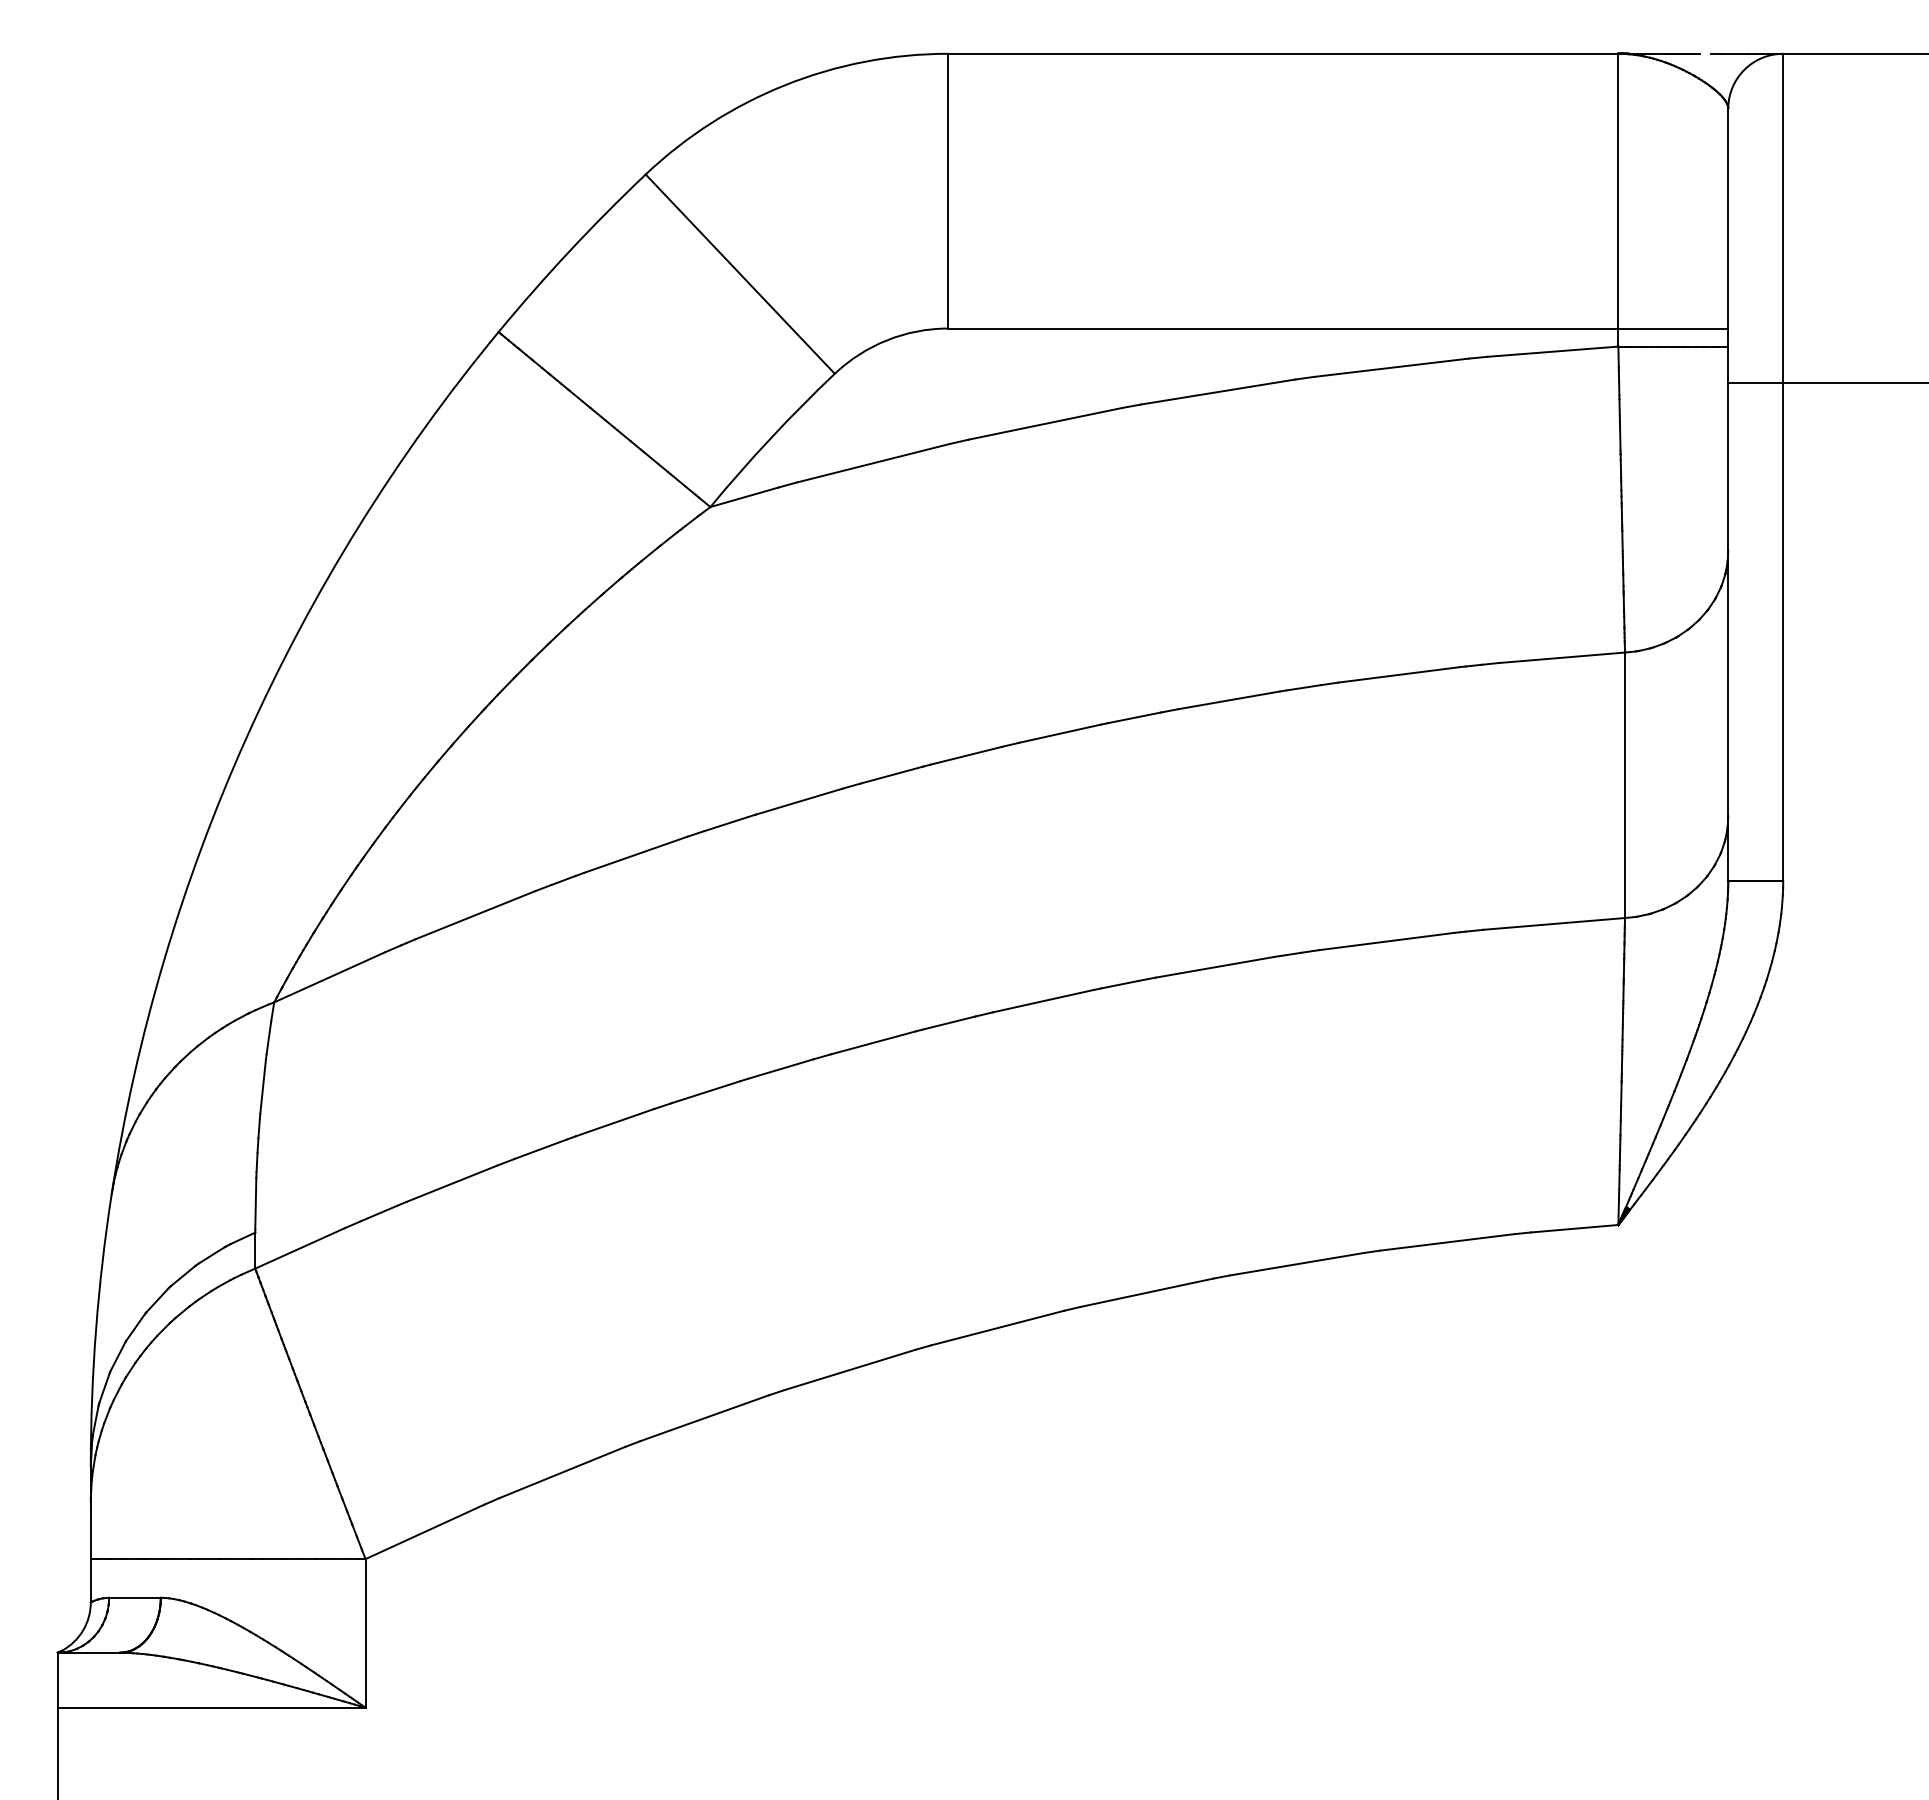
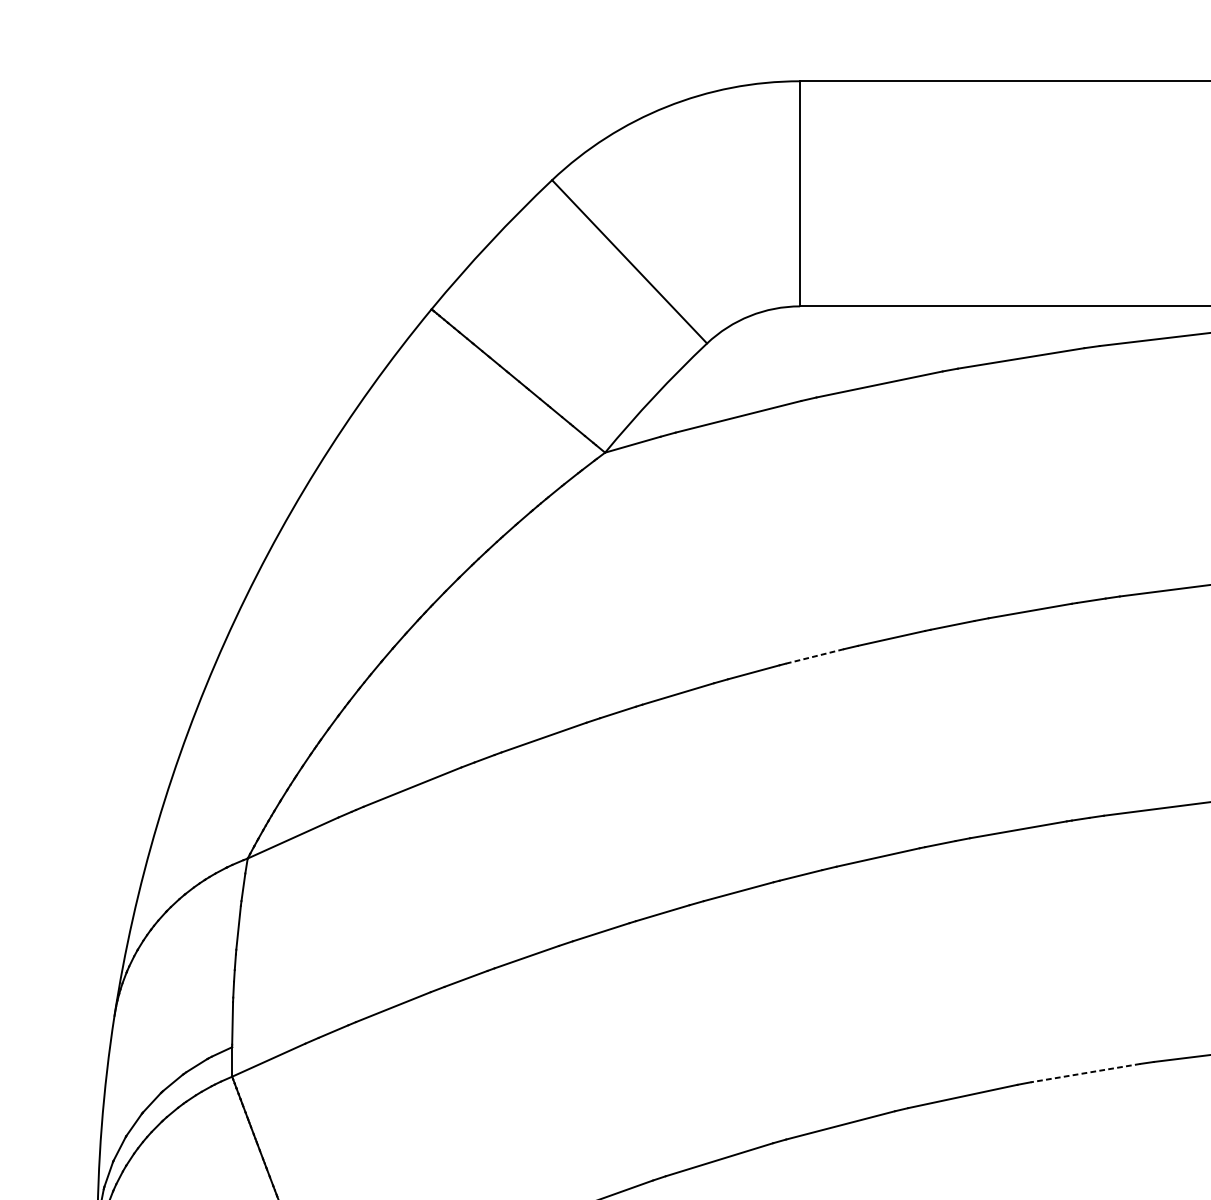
line: (966, 755) -> (814, 656), solid -> dashed
line: (1296, 1264) -> (1085, 1073), solid -> dashed

